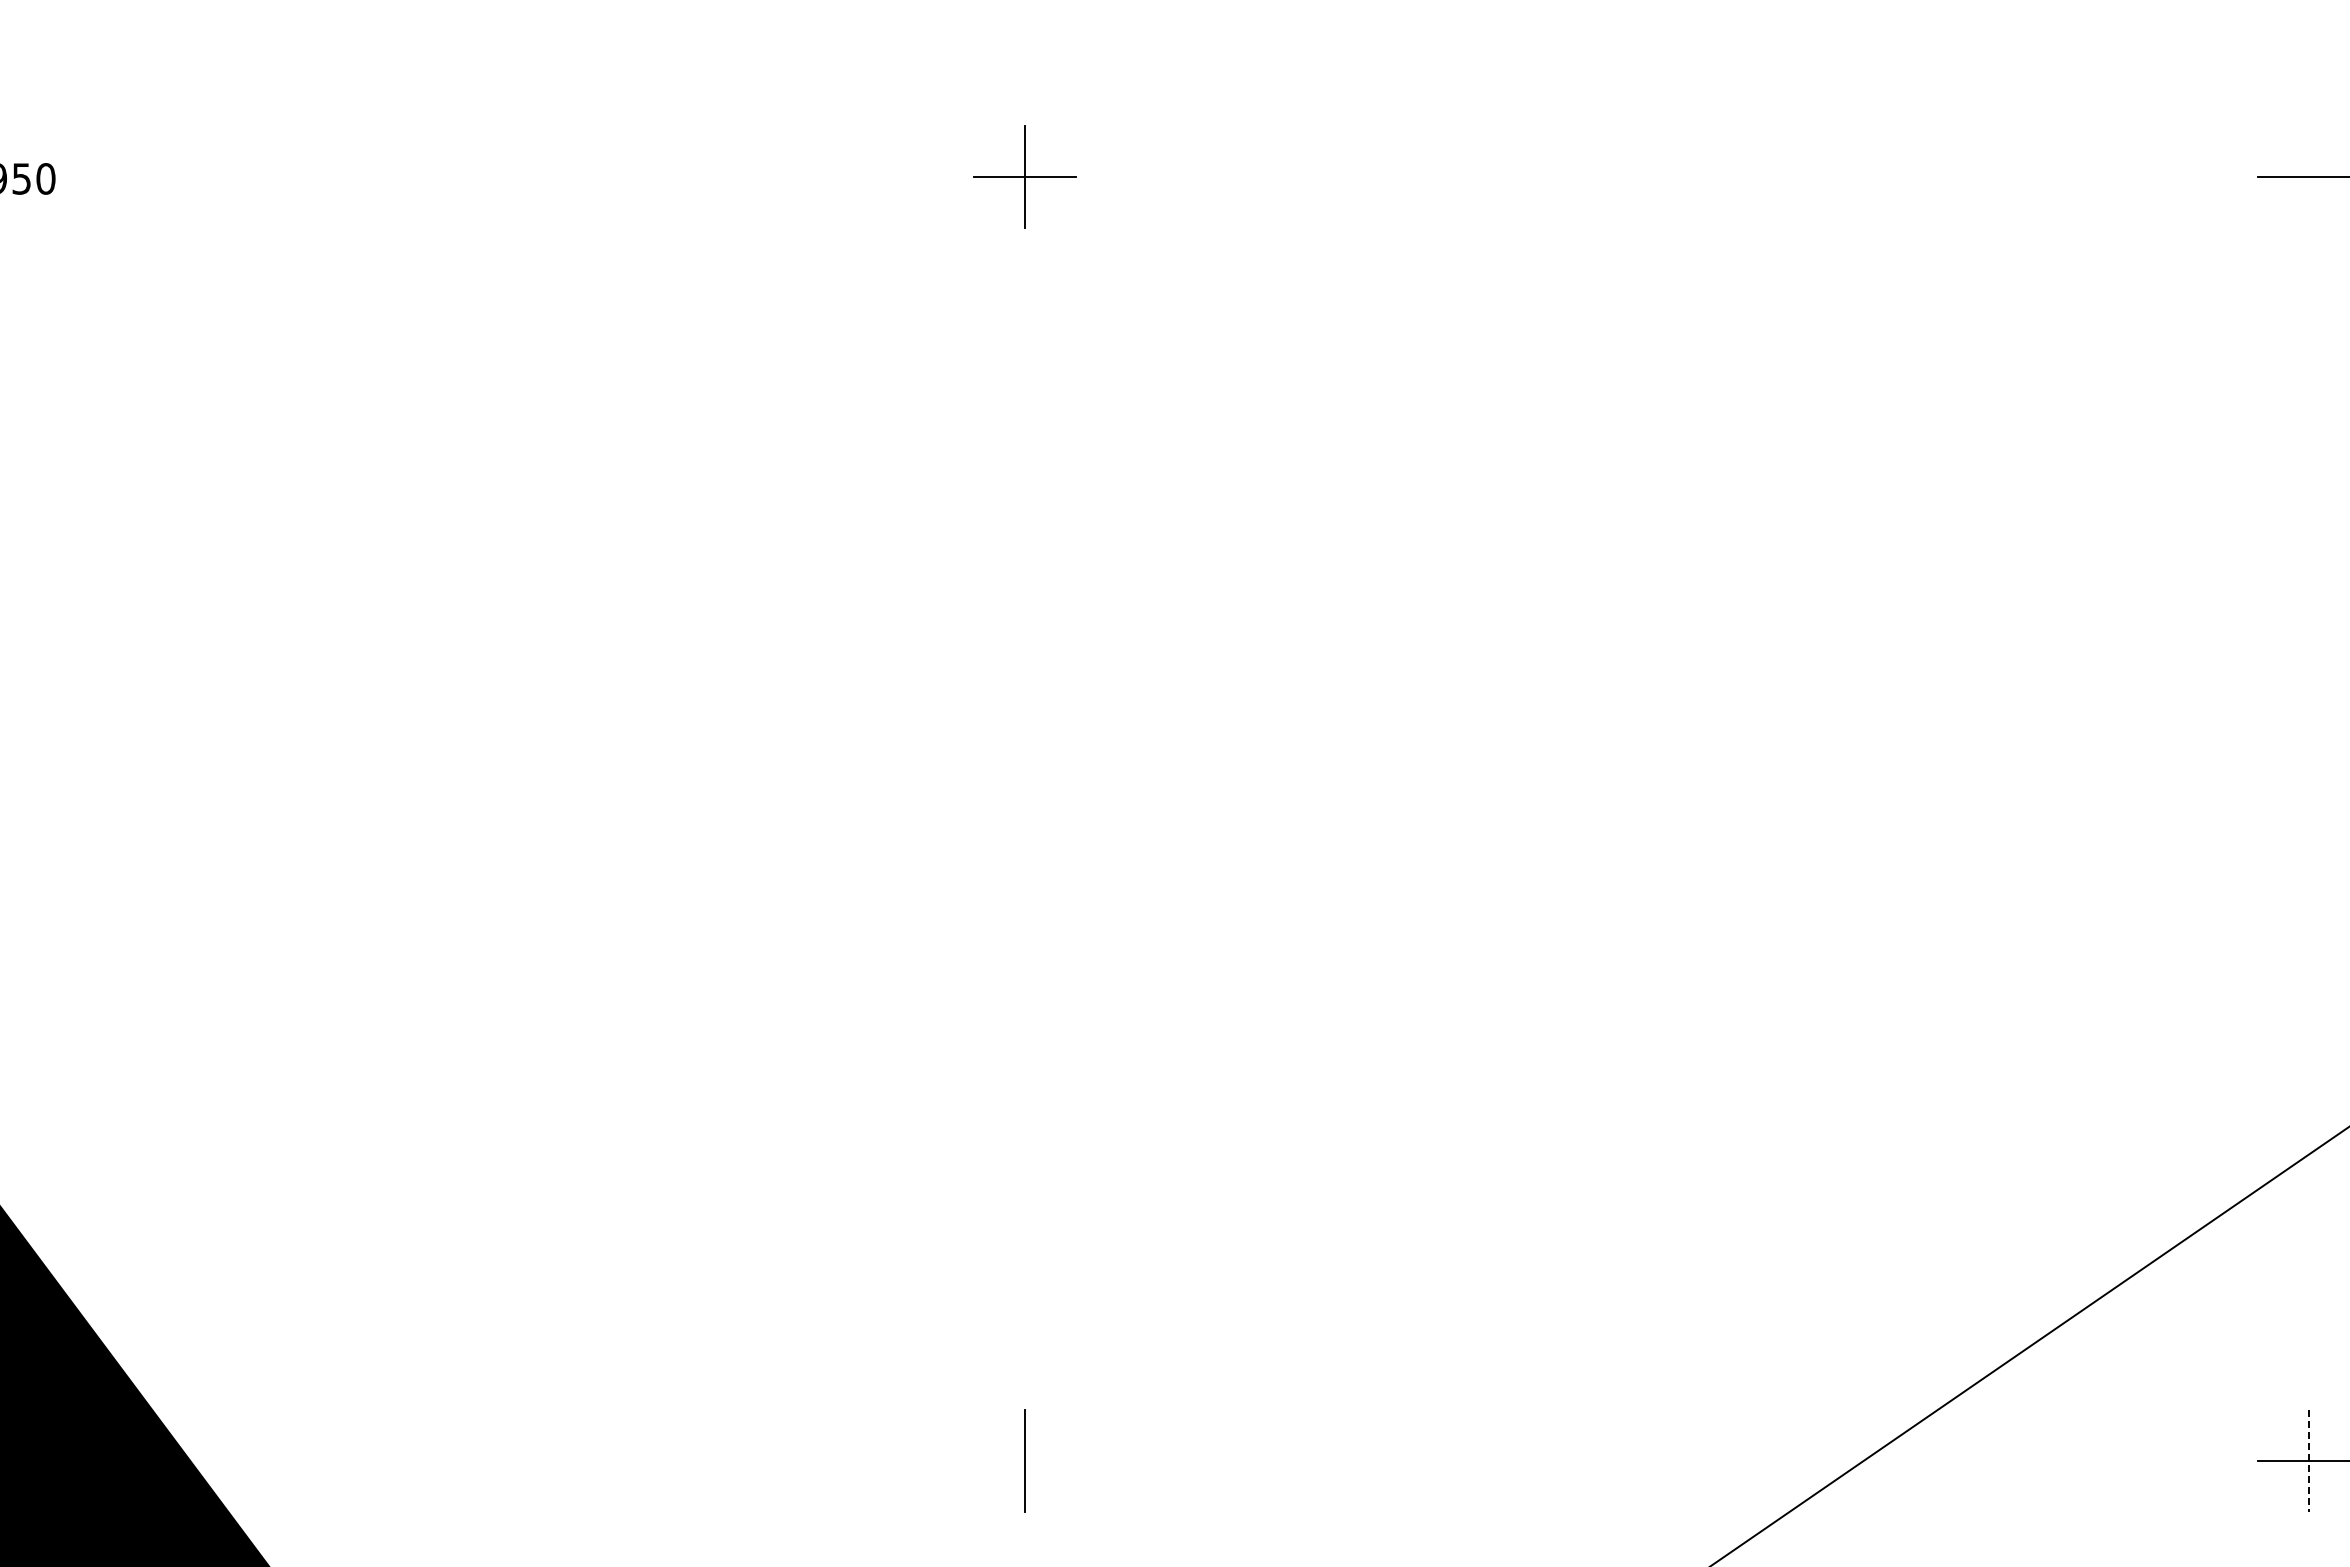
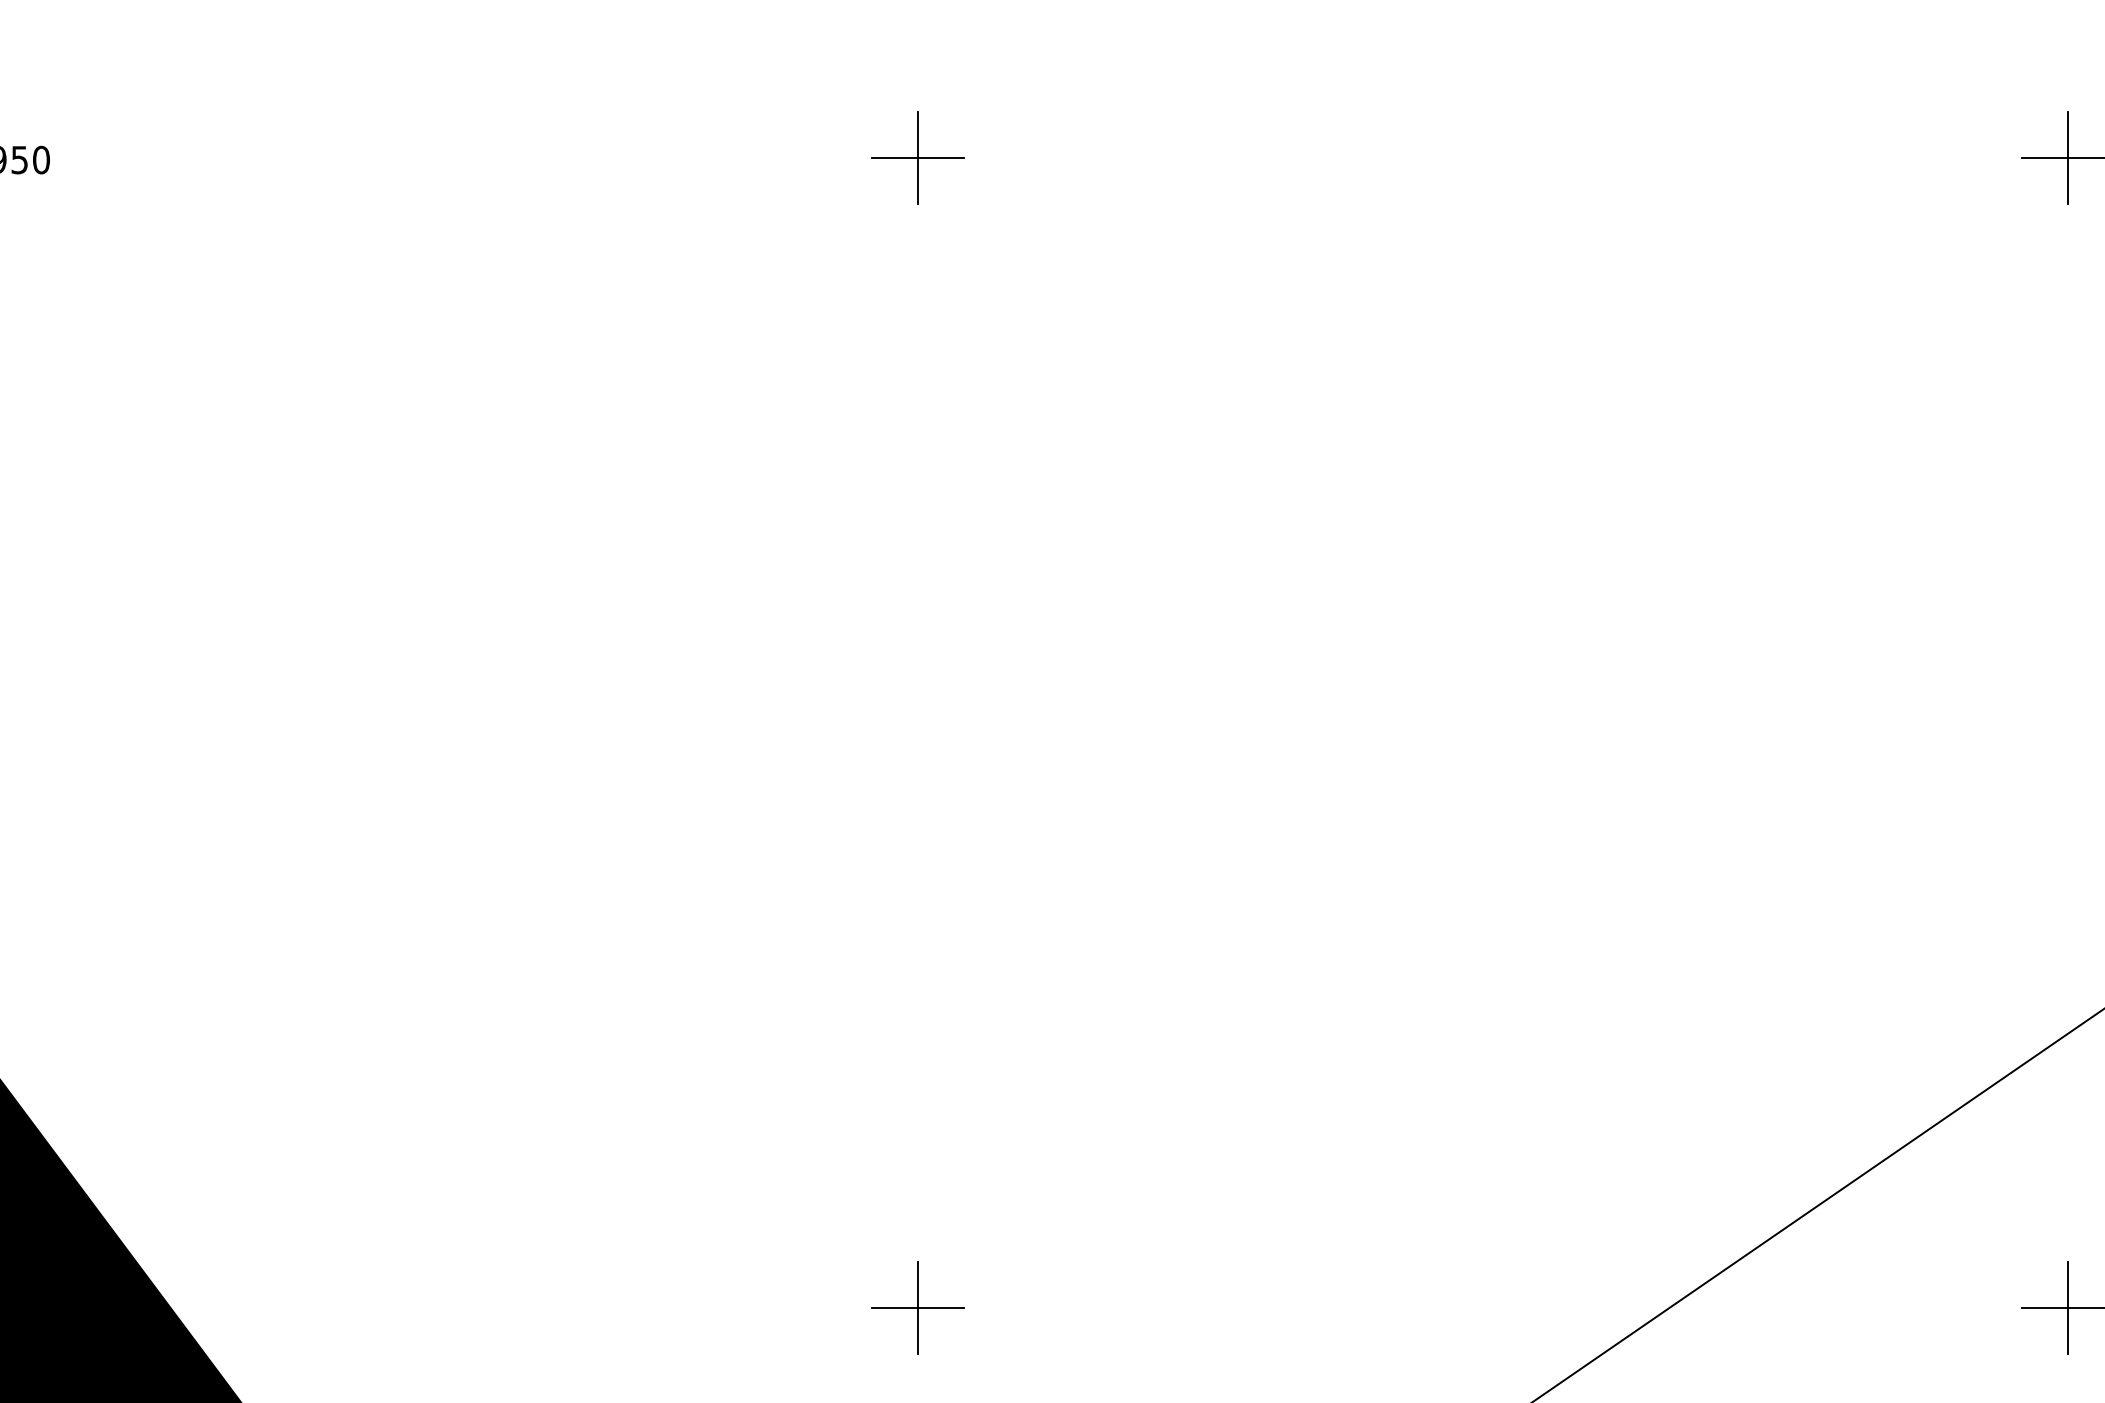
line: (2309, 176) -> (2068, 157), added
line: (1024, 1460) -> (917, 1307), added
line: (2309, 1461) -> (2068, 1308), dashed -> solid

